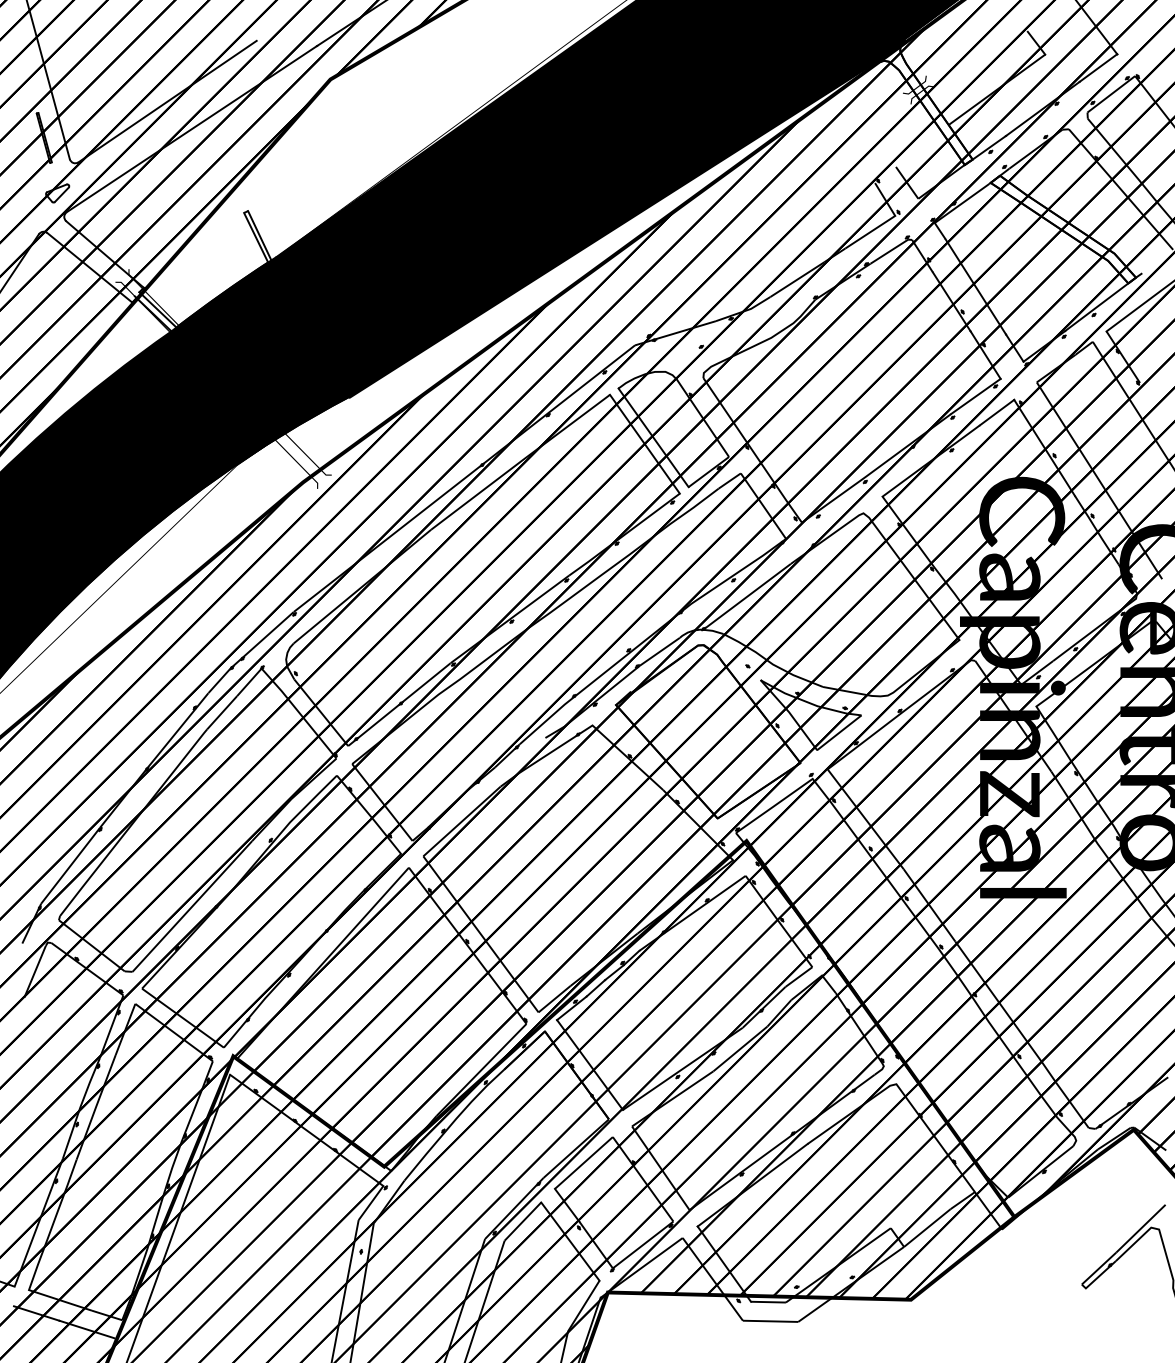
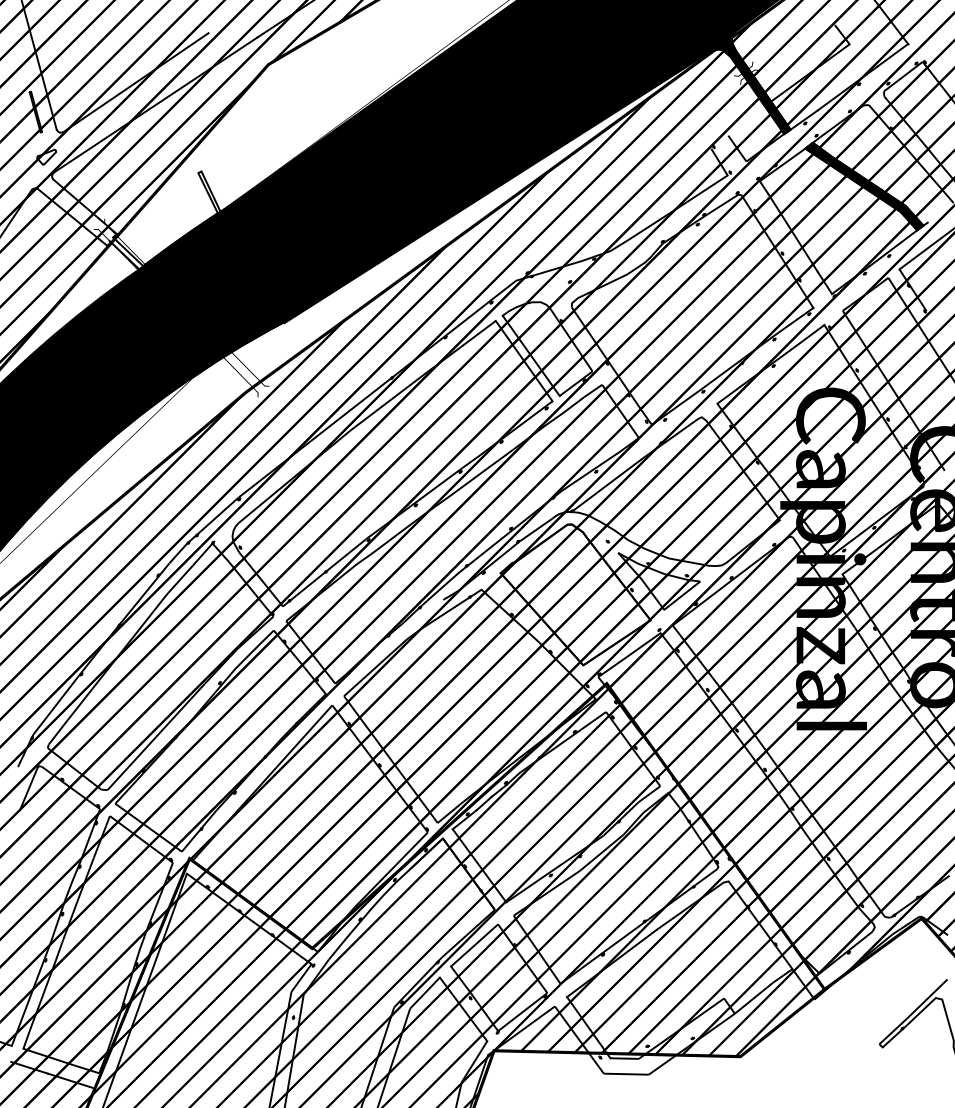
fill: (923, 105) -> (750, 85), added
fill: (1063, 229) -> (864, 186), added

